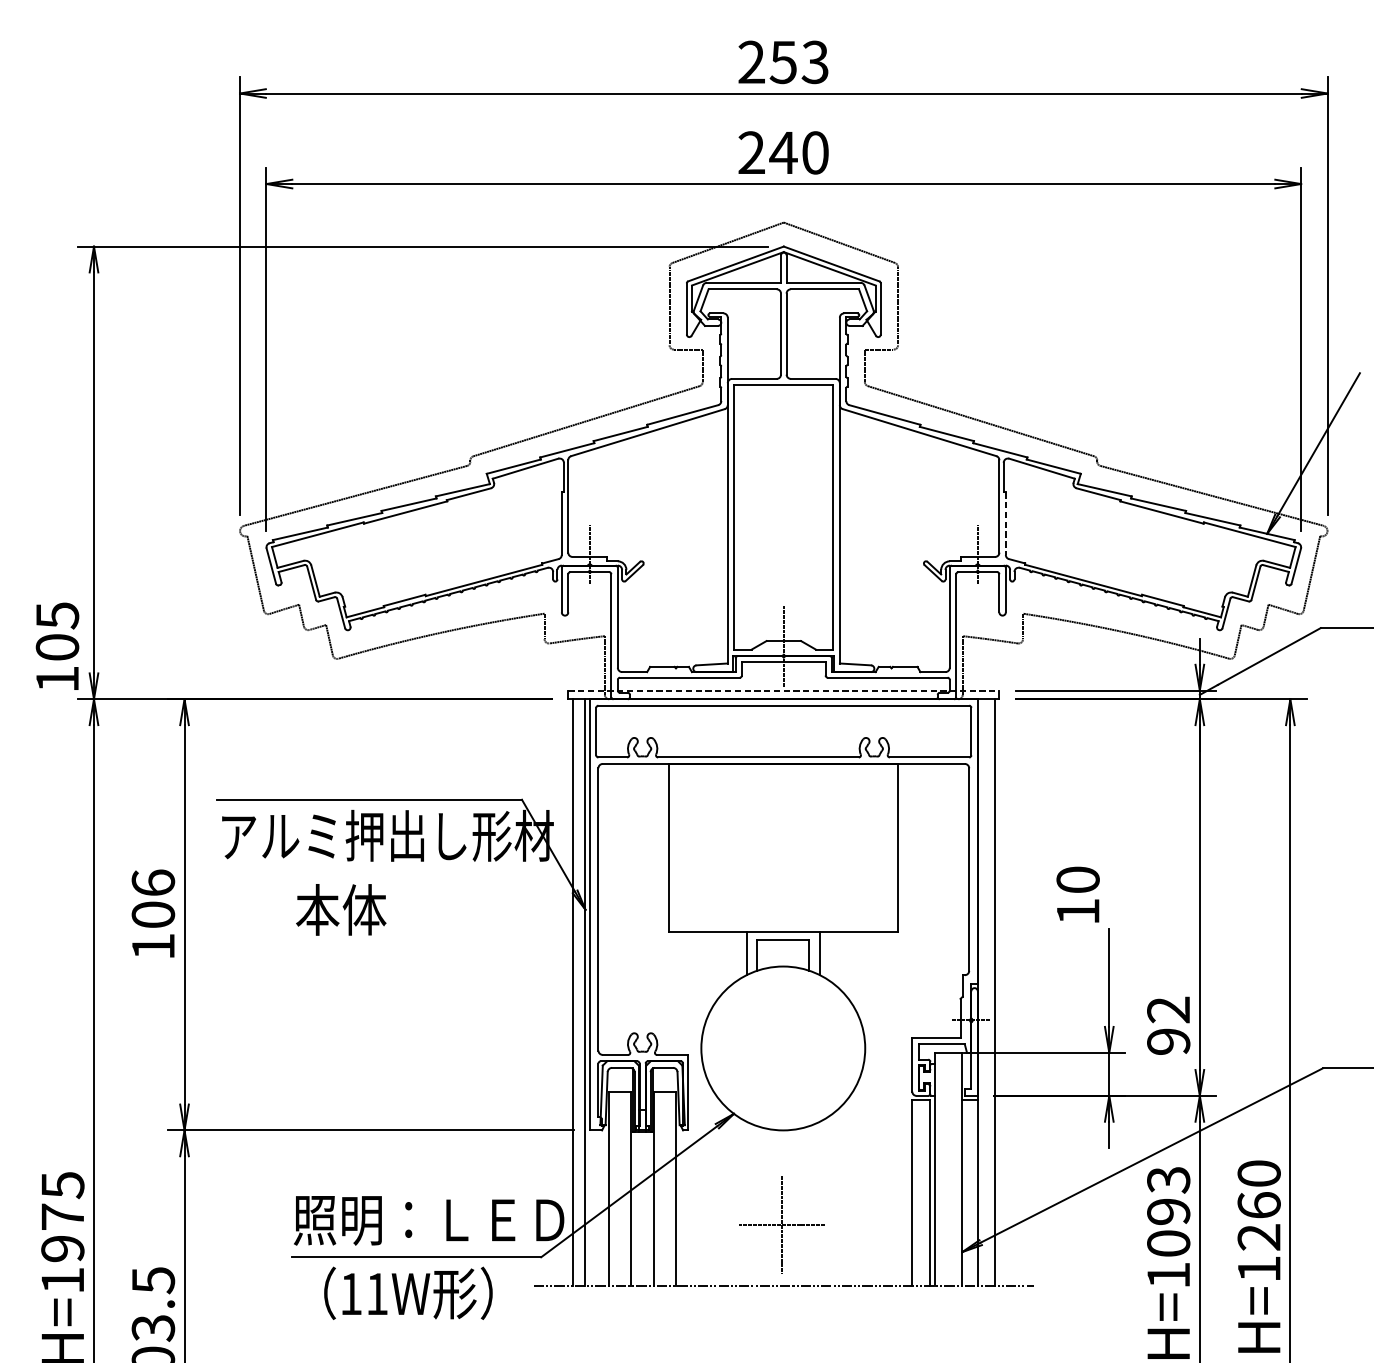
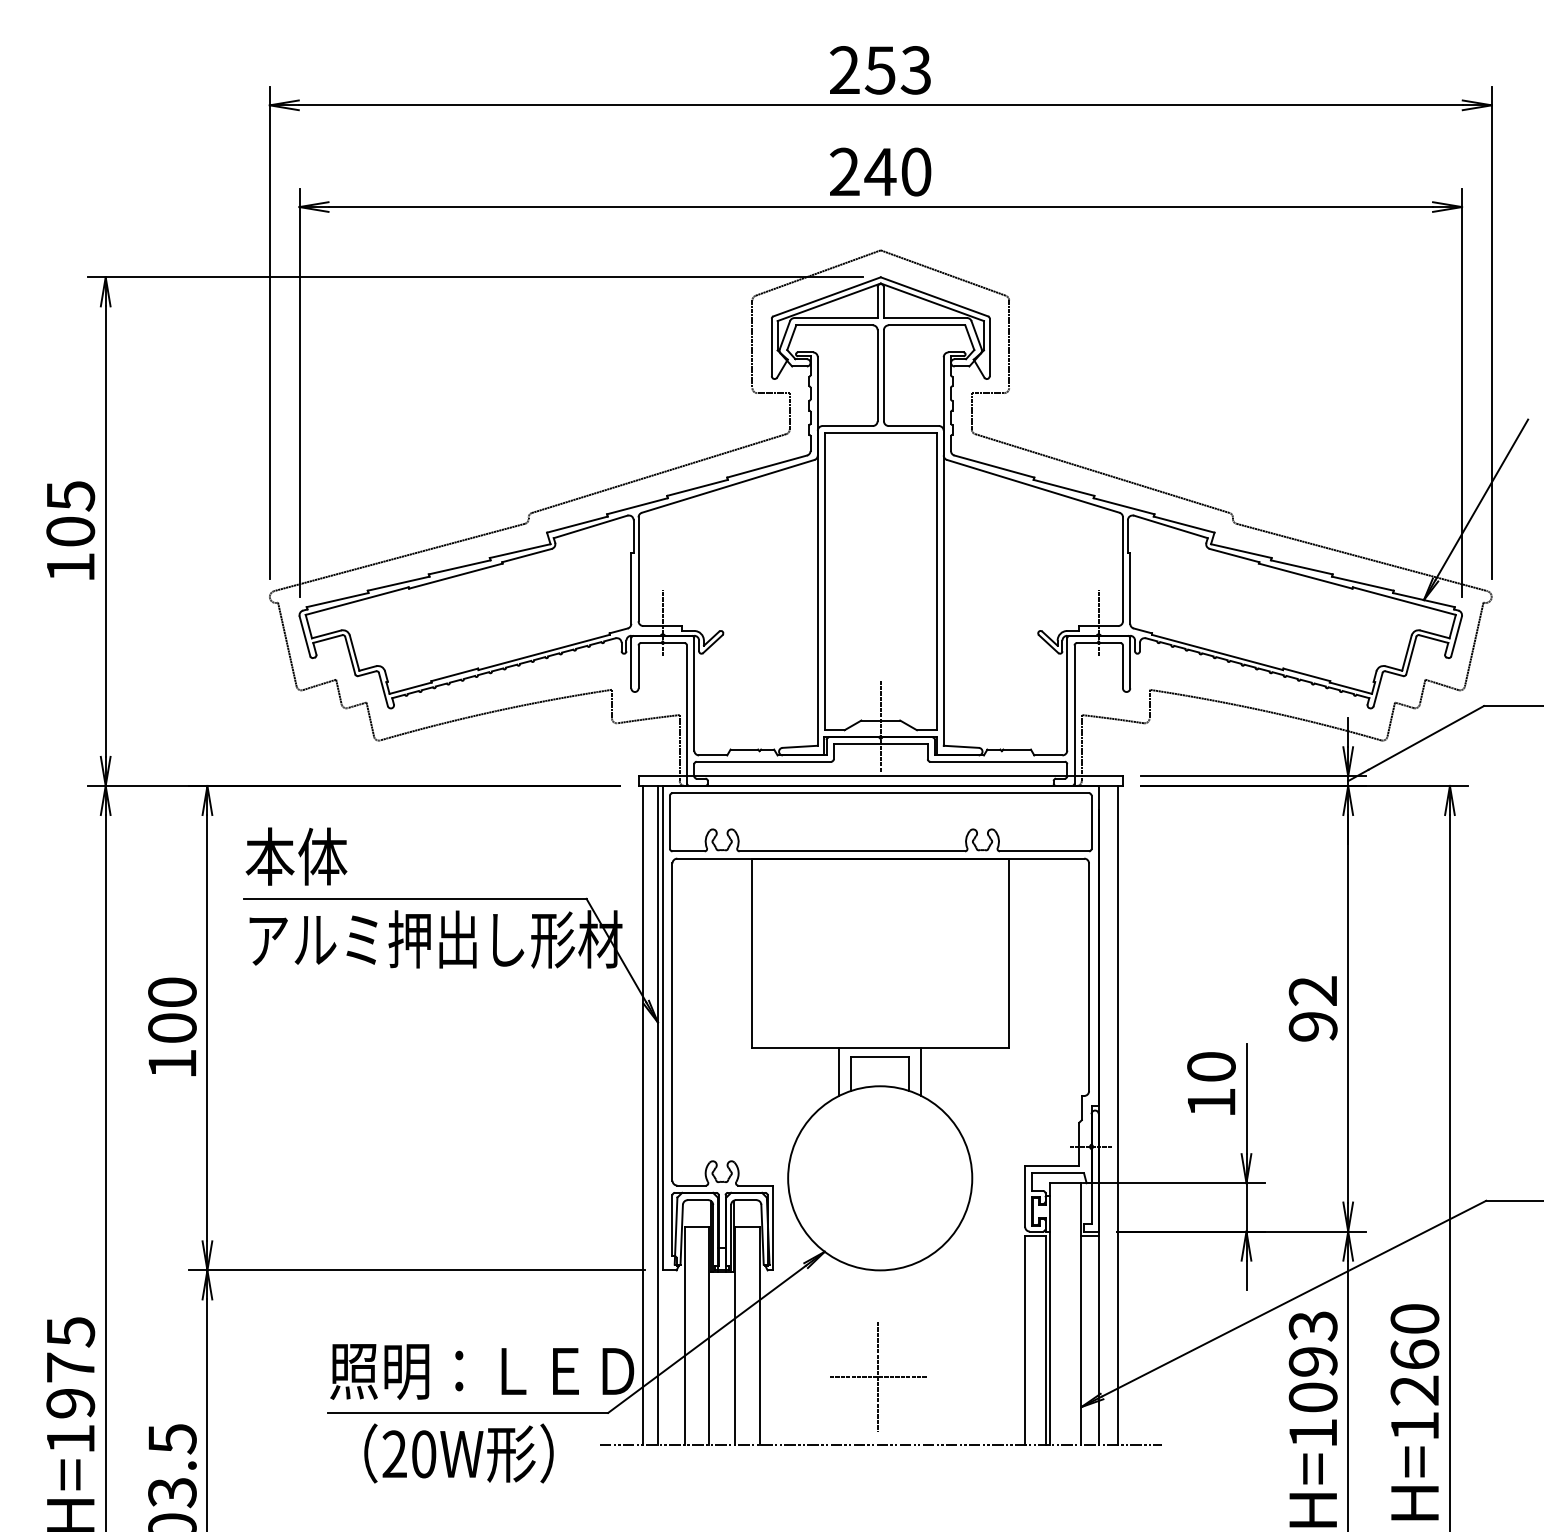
line: (1006, 524) -> (1130, 589), dashed -> solid
text: (57, 646) -> (70, 530), moved
line: (784, 690) -> (881, 776), dashed -> solid
text: (153, 882) -> (172, 991), 106 -> 100
text: (1078, 894) -> (1211, 1083), moved
text: (341, 909) -> (296, 856), moved
text: (1168, 1025) -> (1312, 1008), moved
text: (364, 1294) -> (409, 1454), 11W -> 20W

